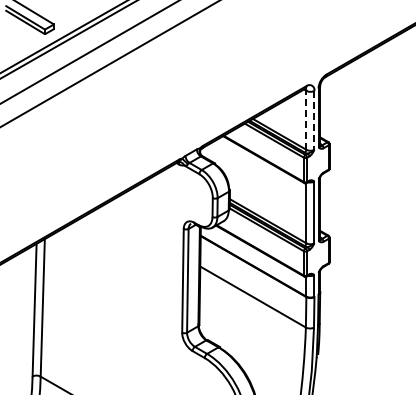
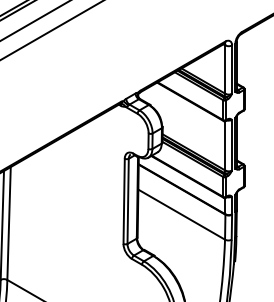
line: (306, 119) -> (225, 68), dashed -> solid
line: (314, 120) -> (232, 69), dashed -> solid

